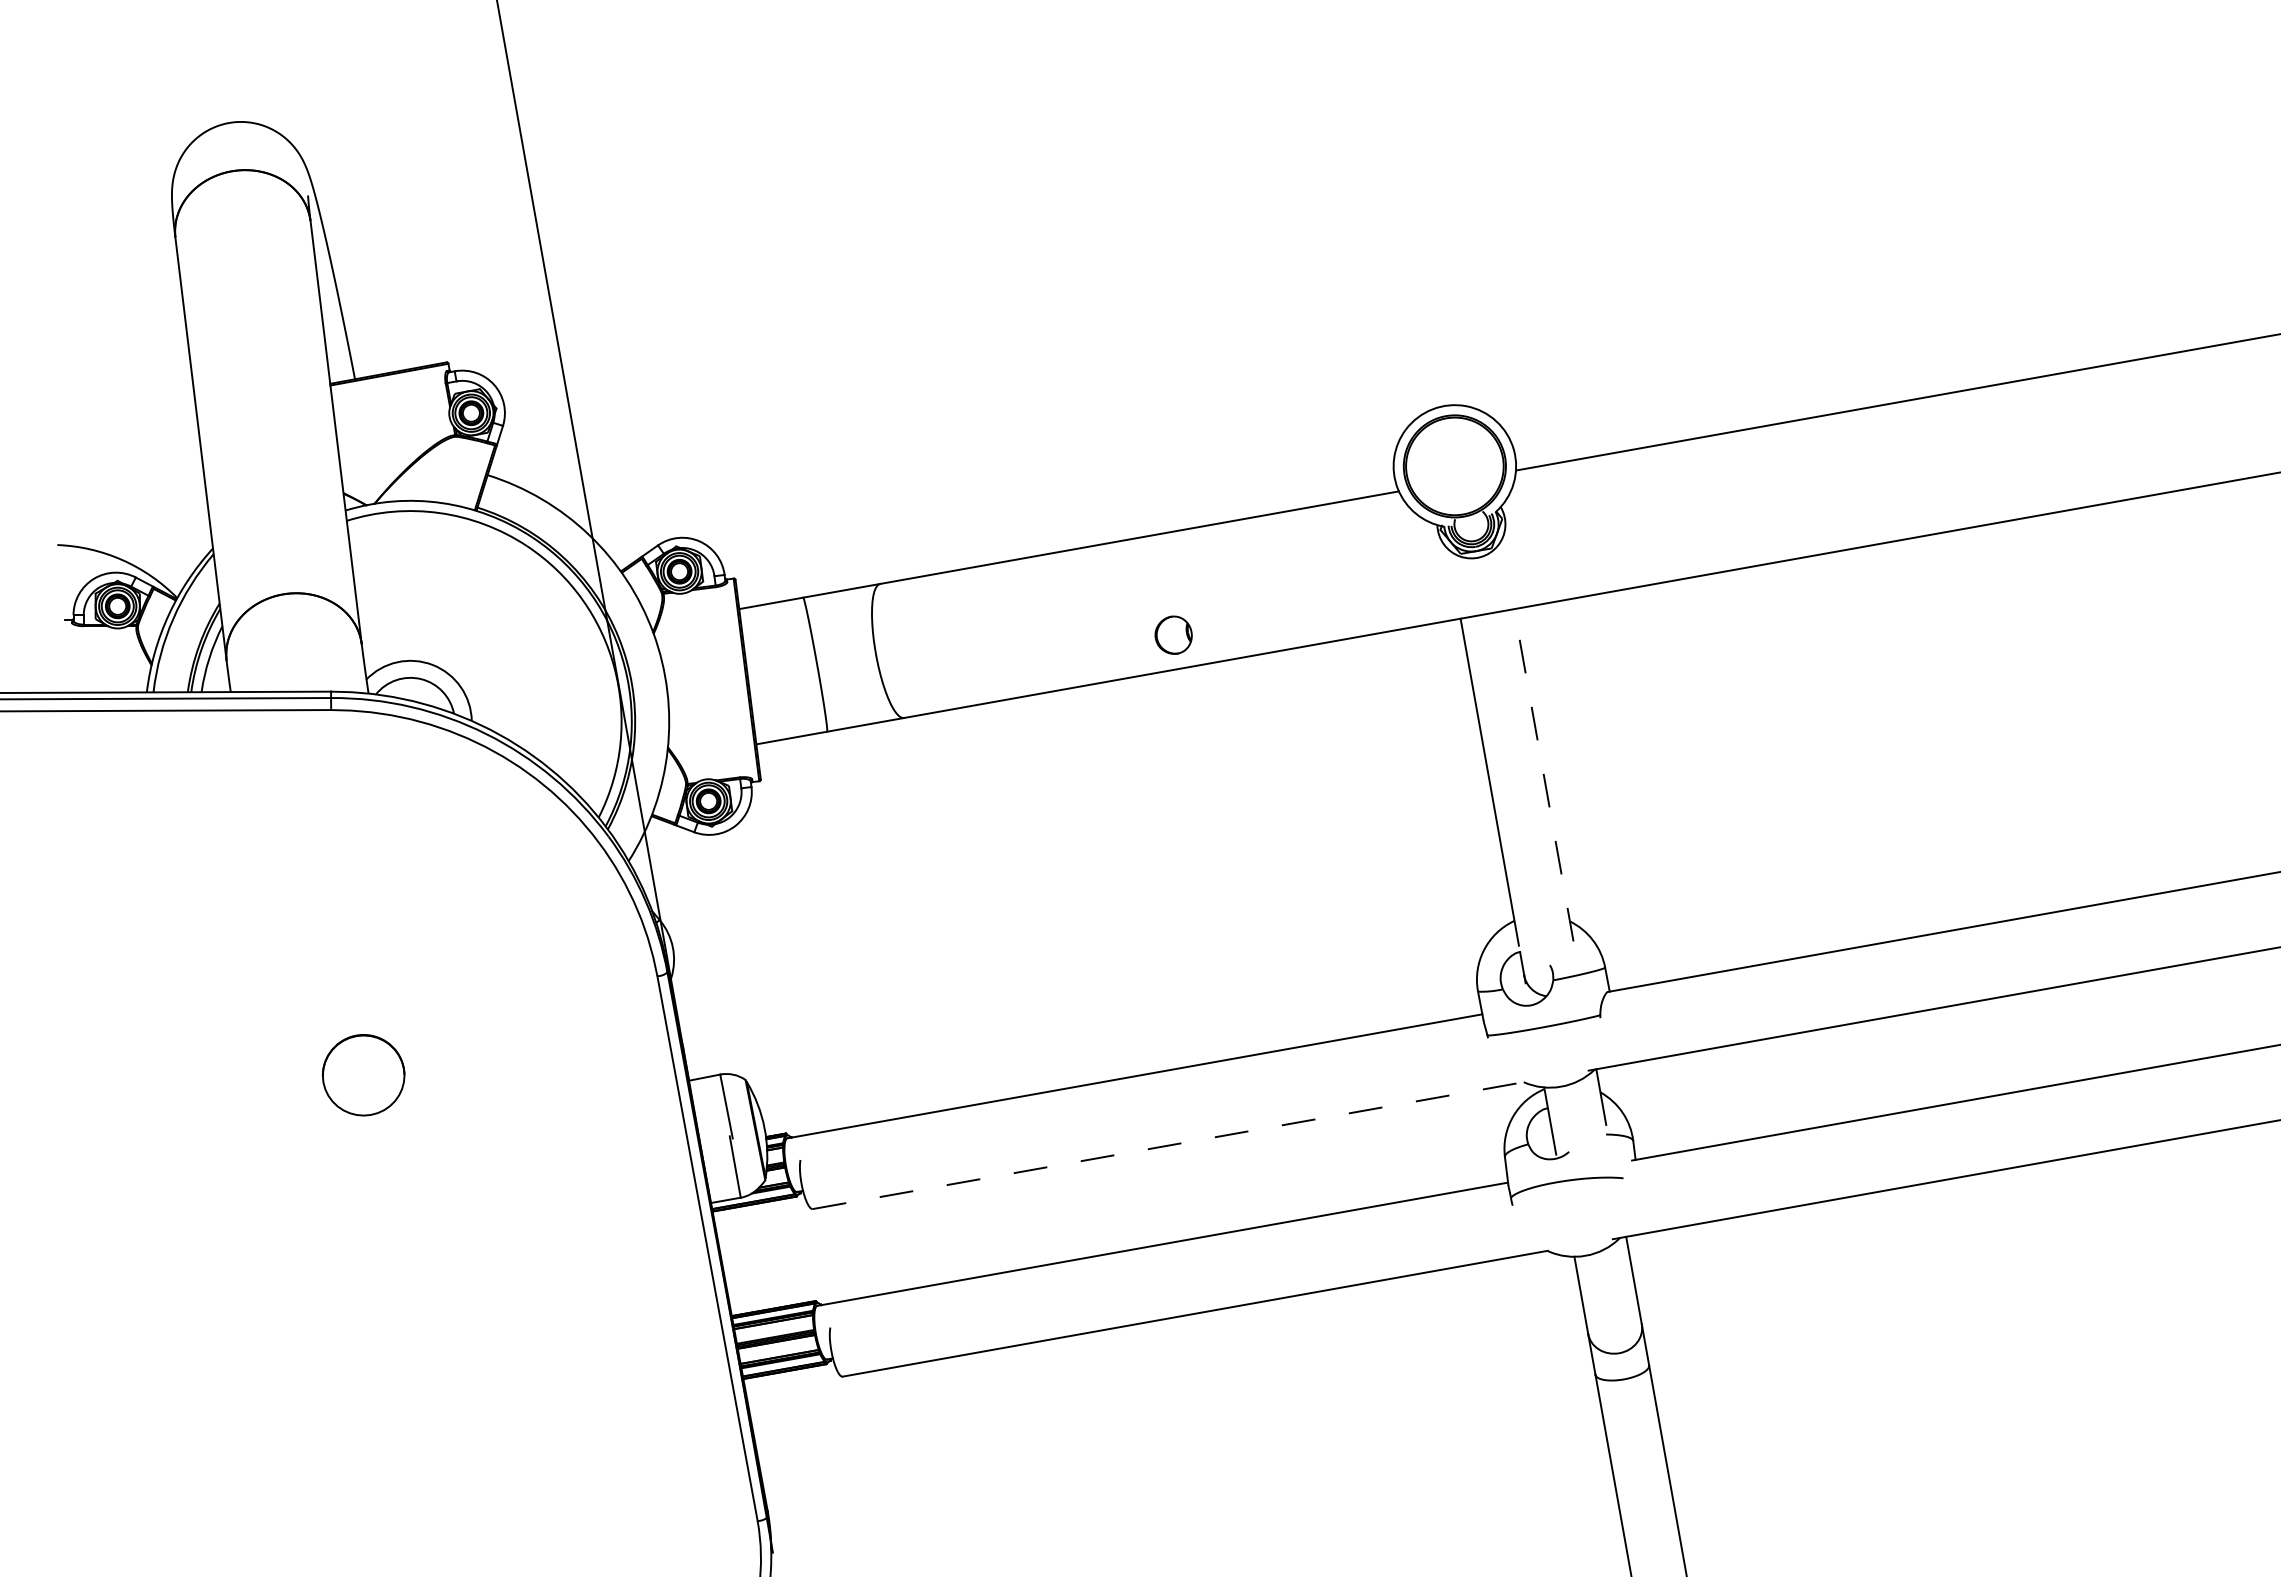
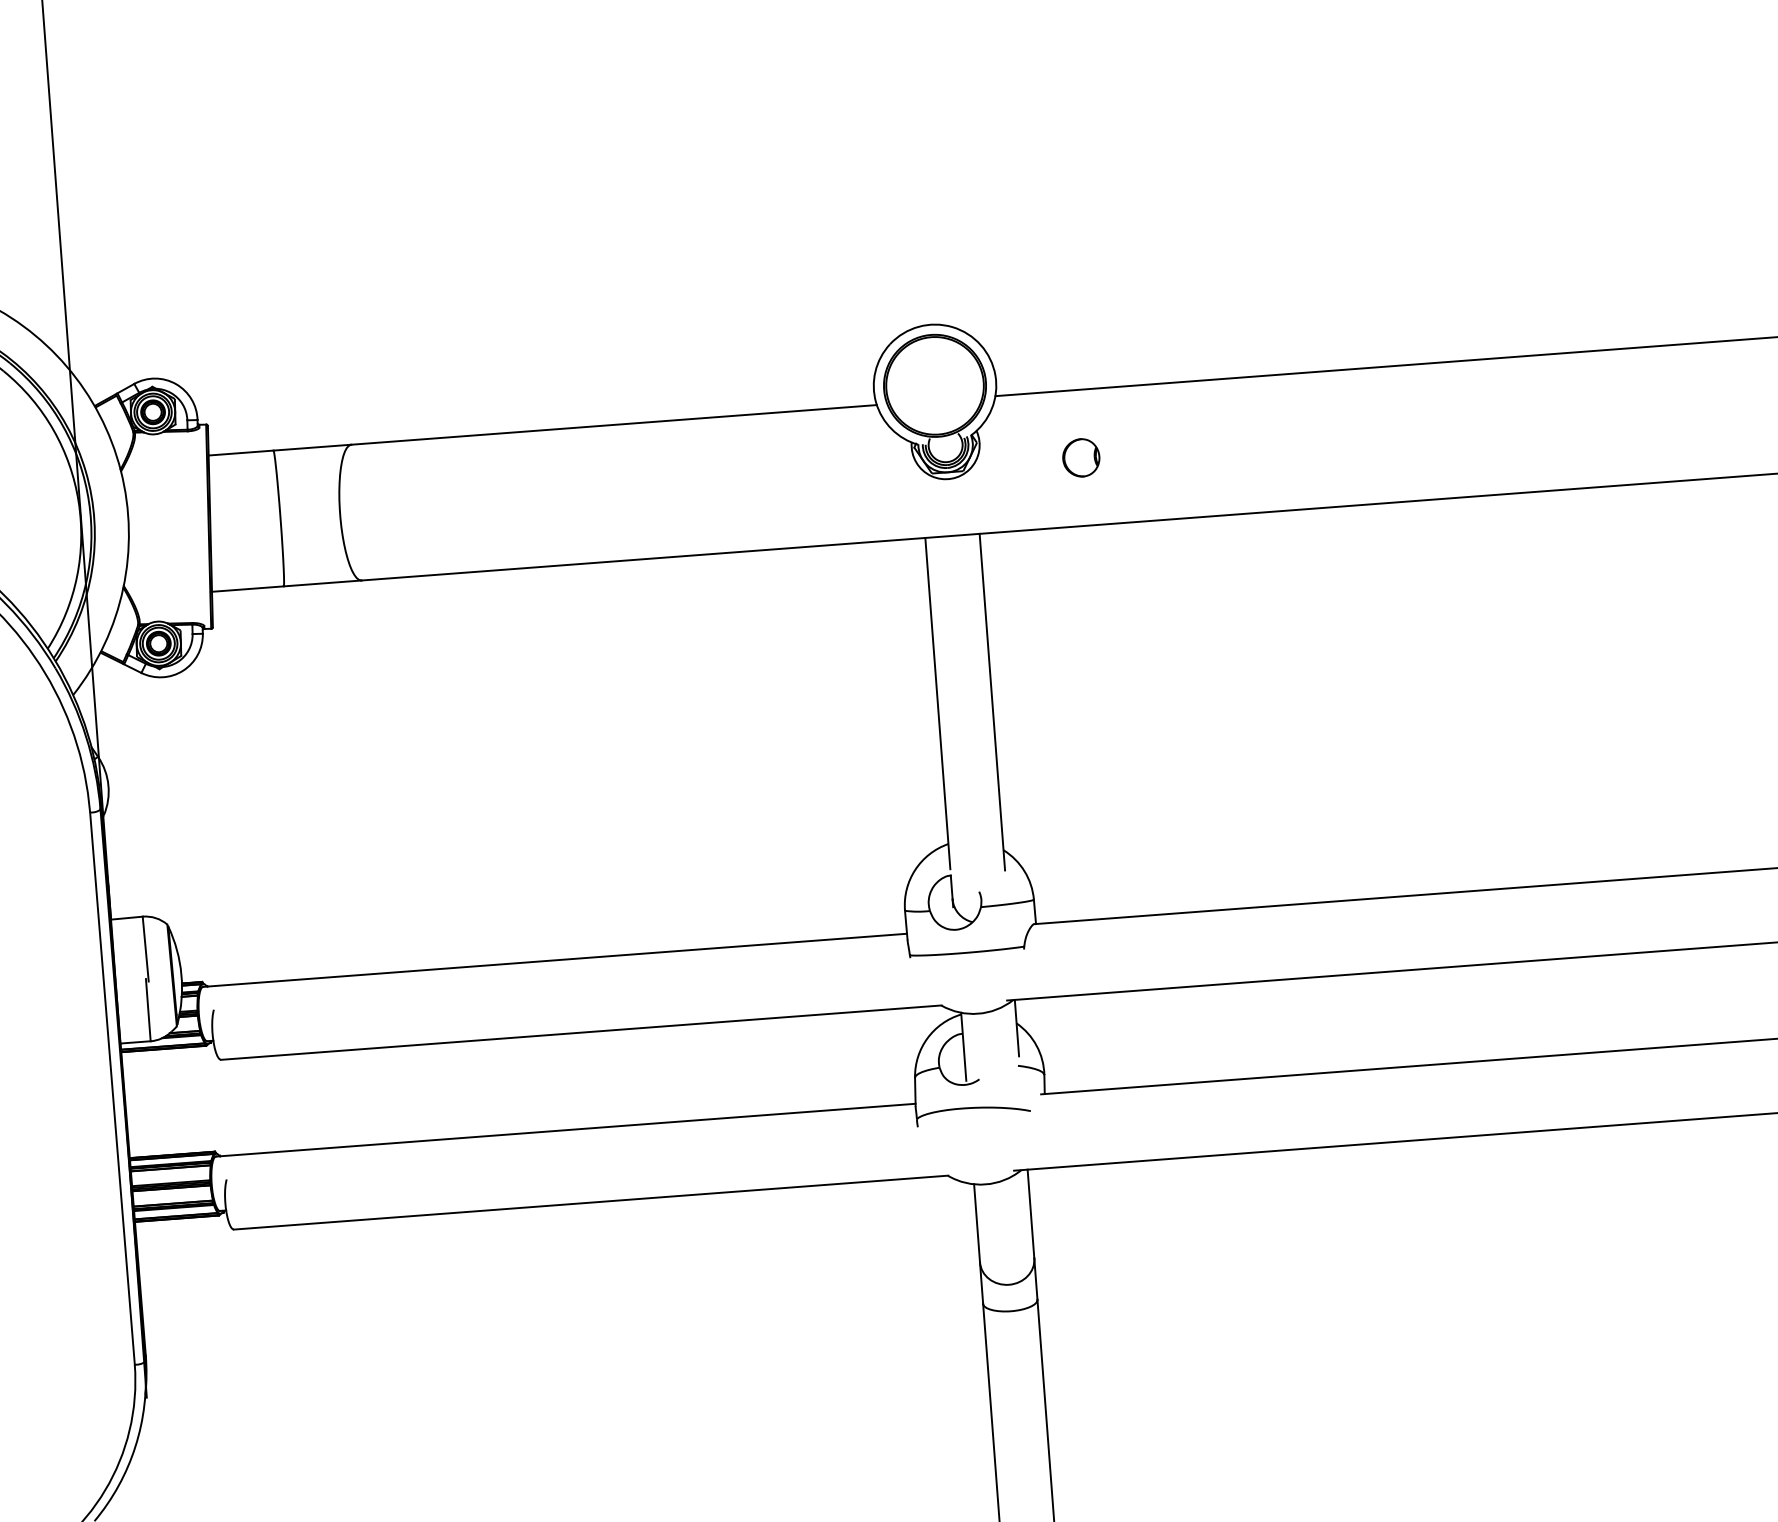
part: (1173, 634) -> (1081, 457), moved
line: (1543, 775) -> (991, 702), dashed -> solid
line: (1168, 1145) -> (581, 1032), dashed -> solid

